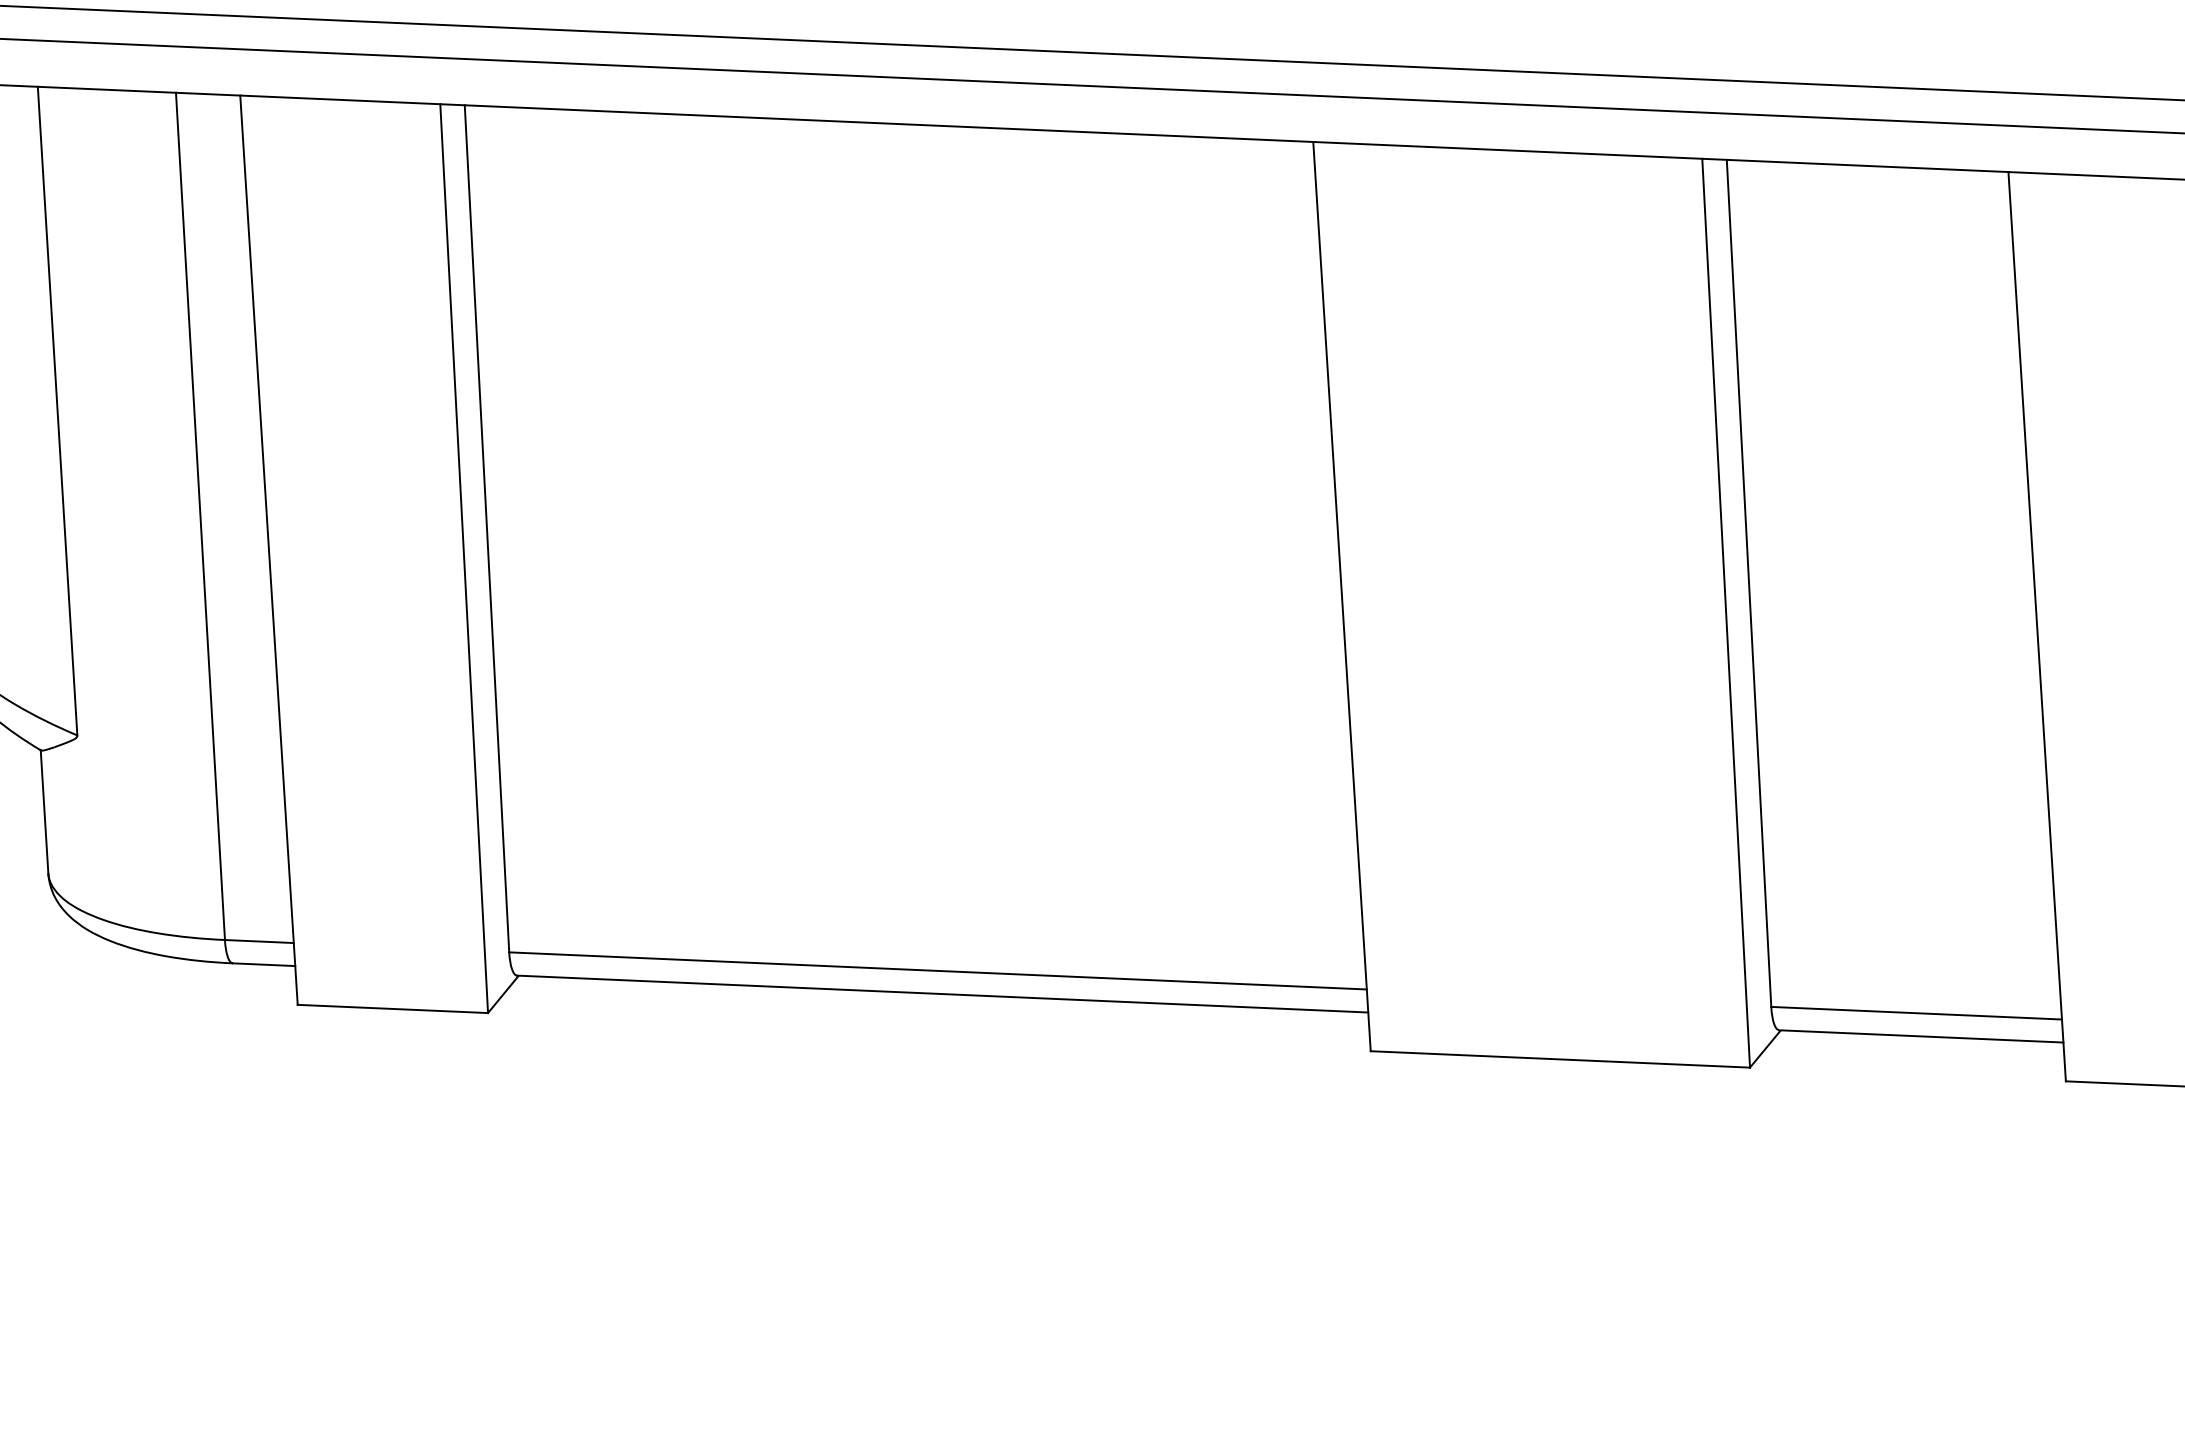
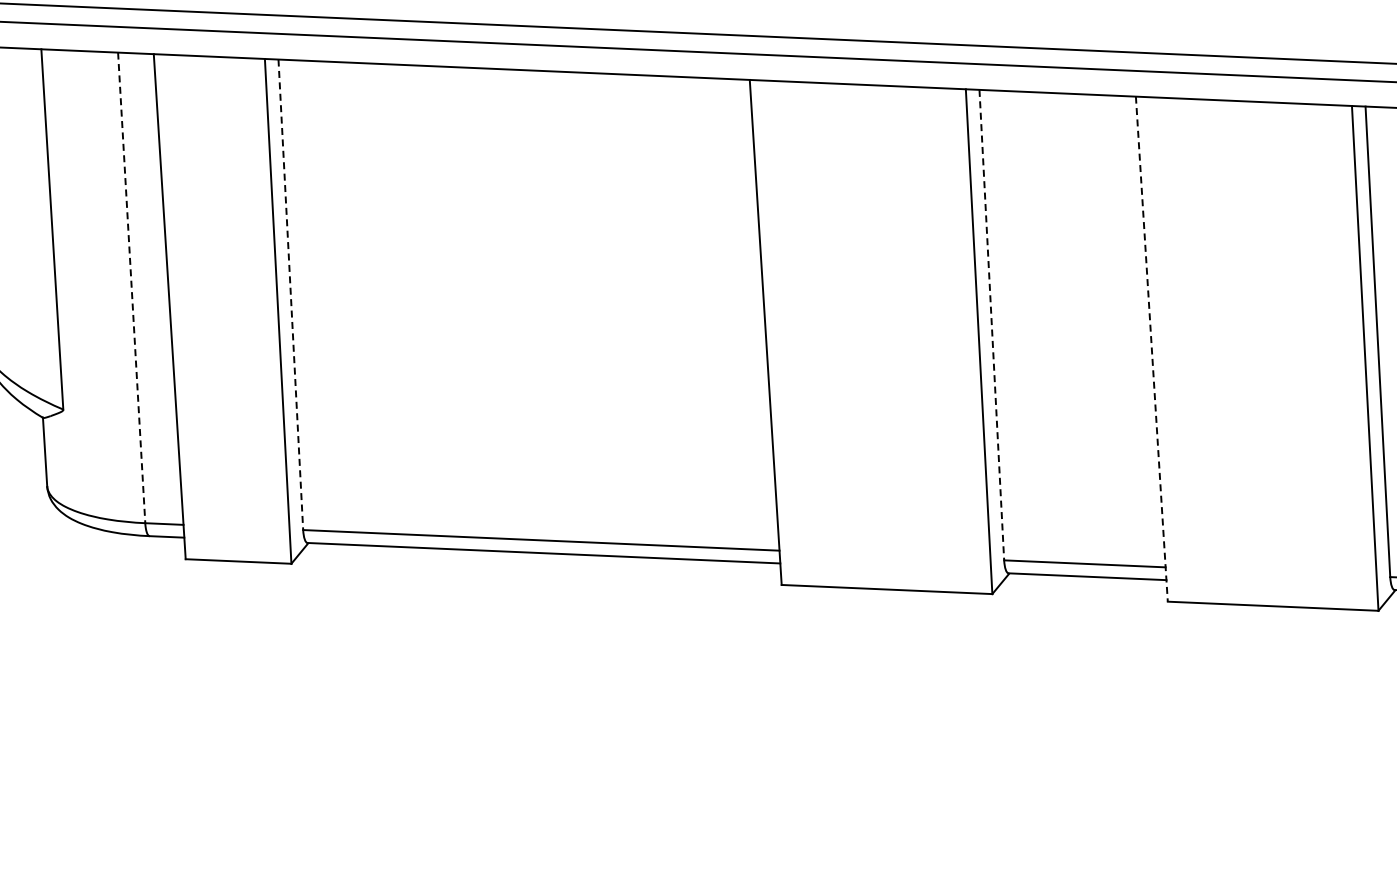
line: (200, 515) -> (131, 287), solid -> dashed
line: (486, 528) -> (290, 294), solid -> dashed
line: (1748, 584) -> (991, 325), solid -> dashed
line: (2036, 627) -> (1151, 349), solid -> dashed

